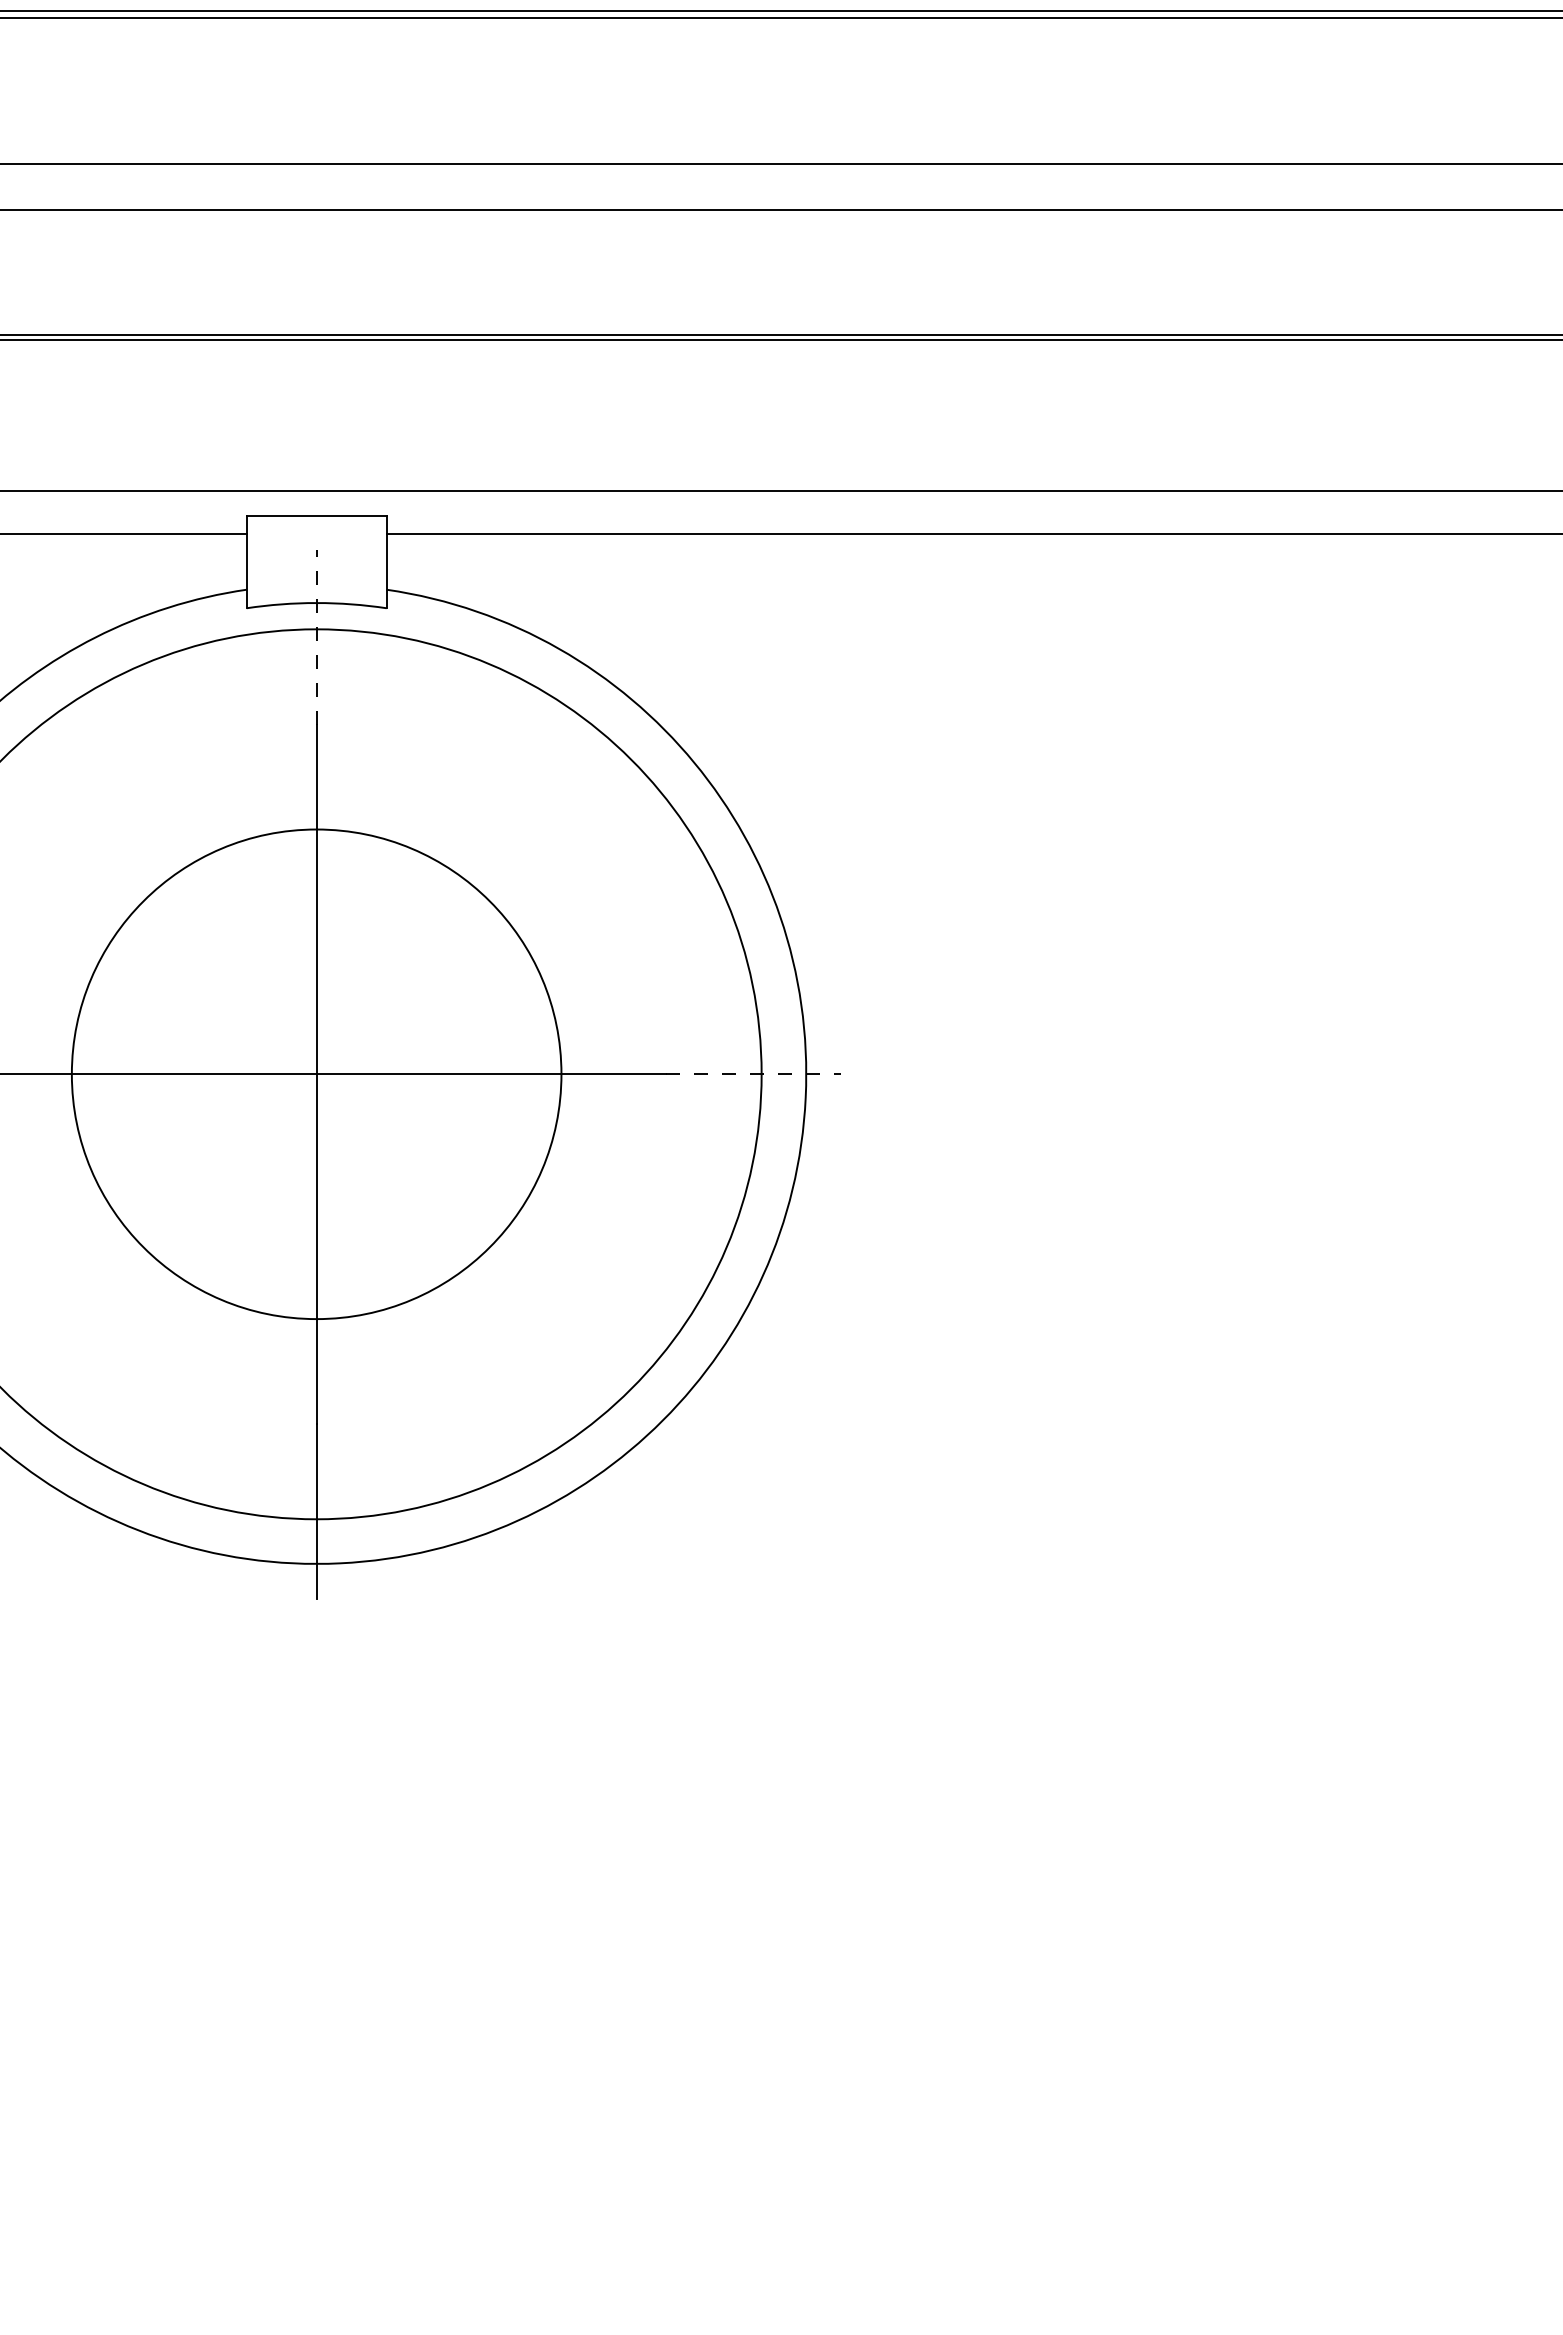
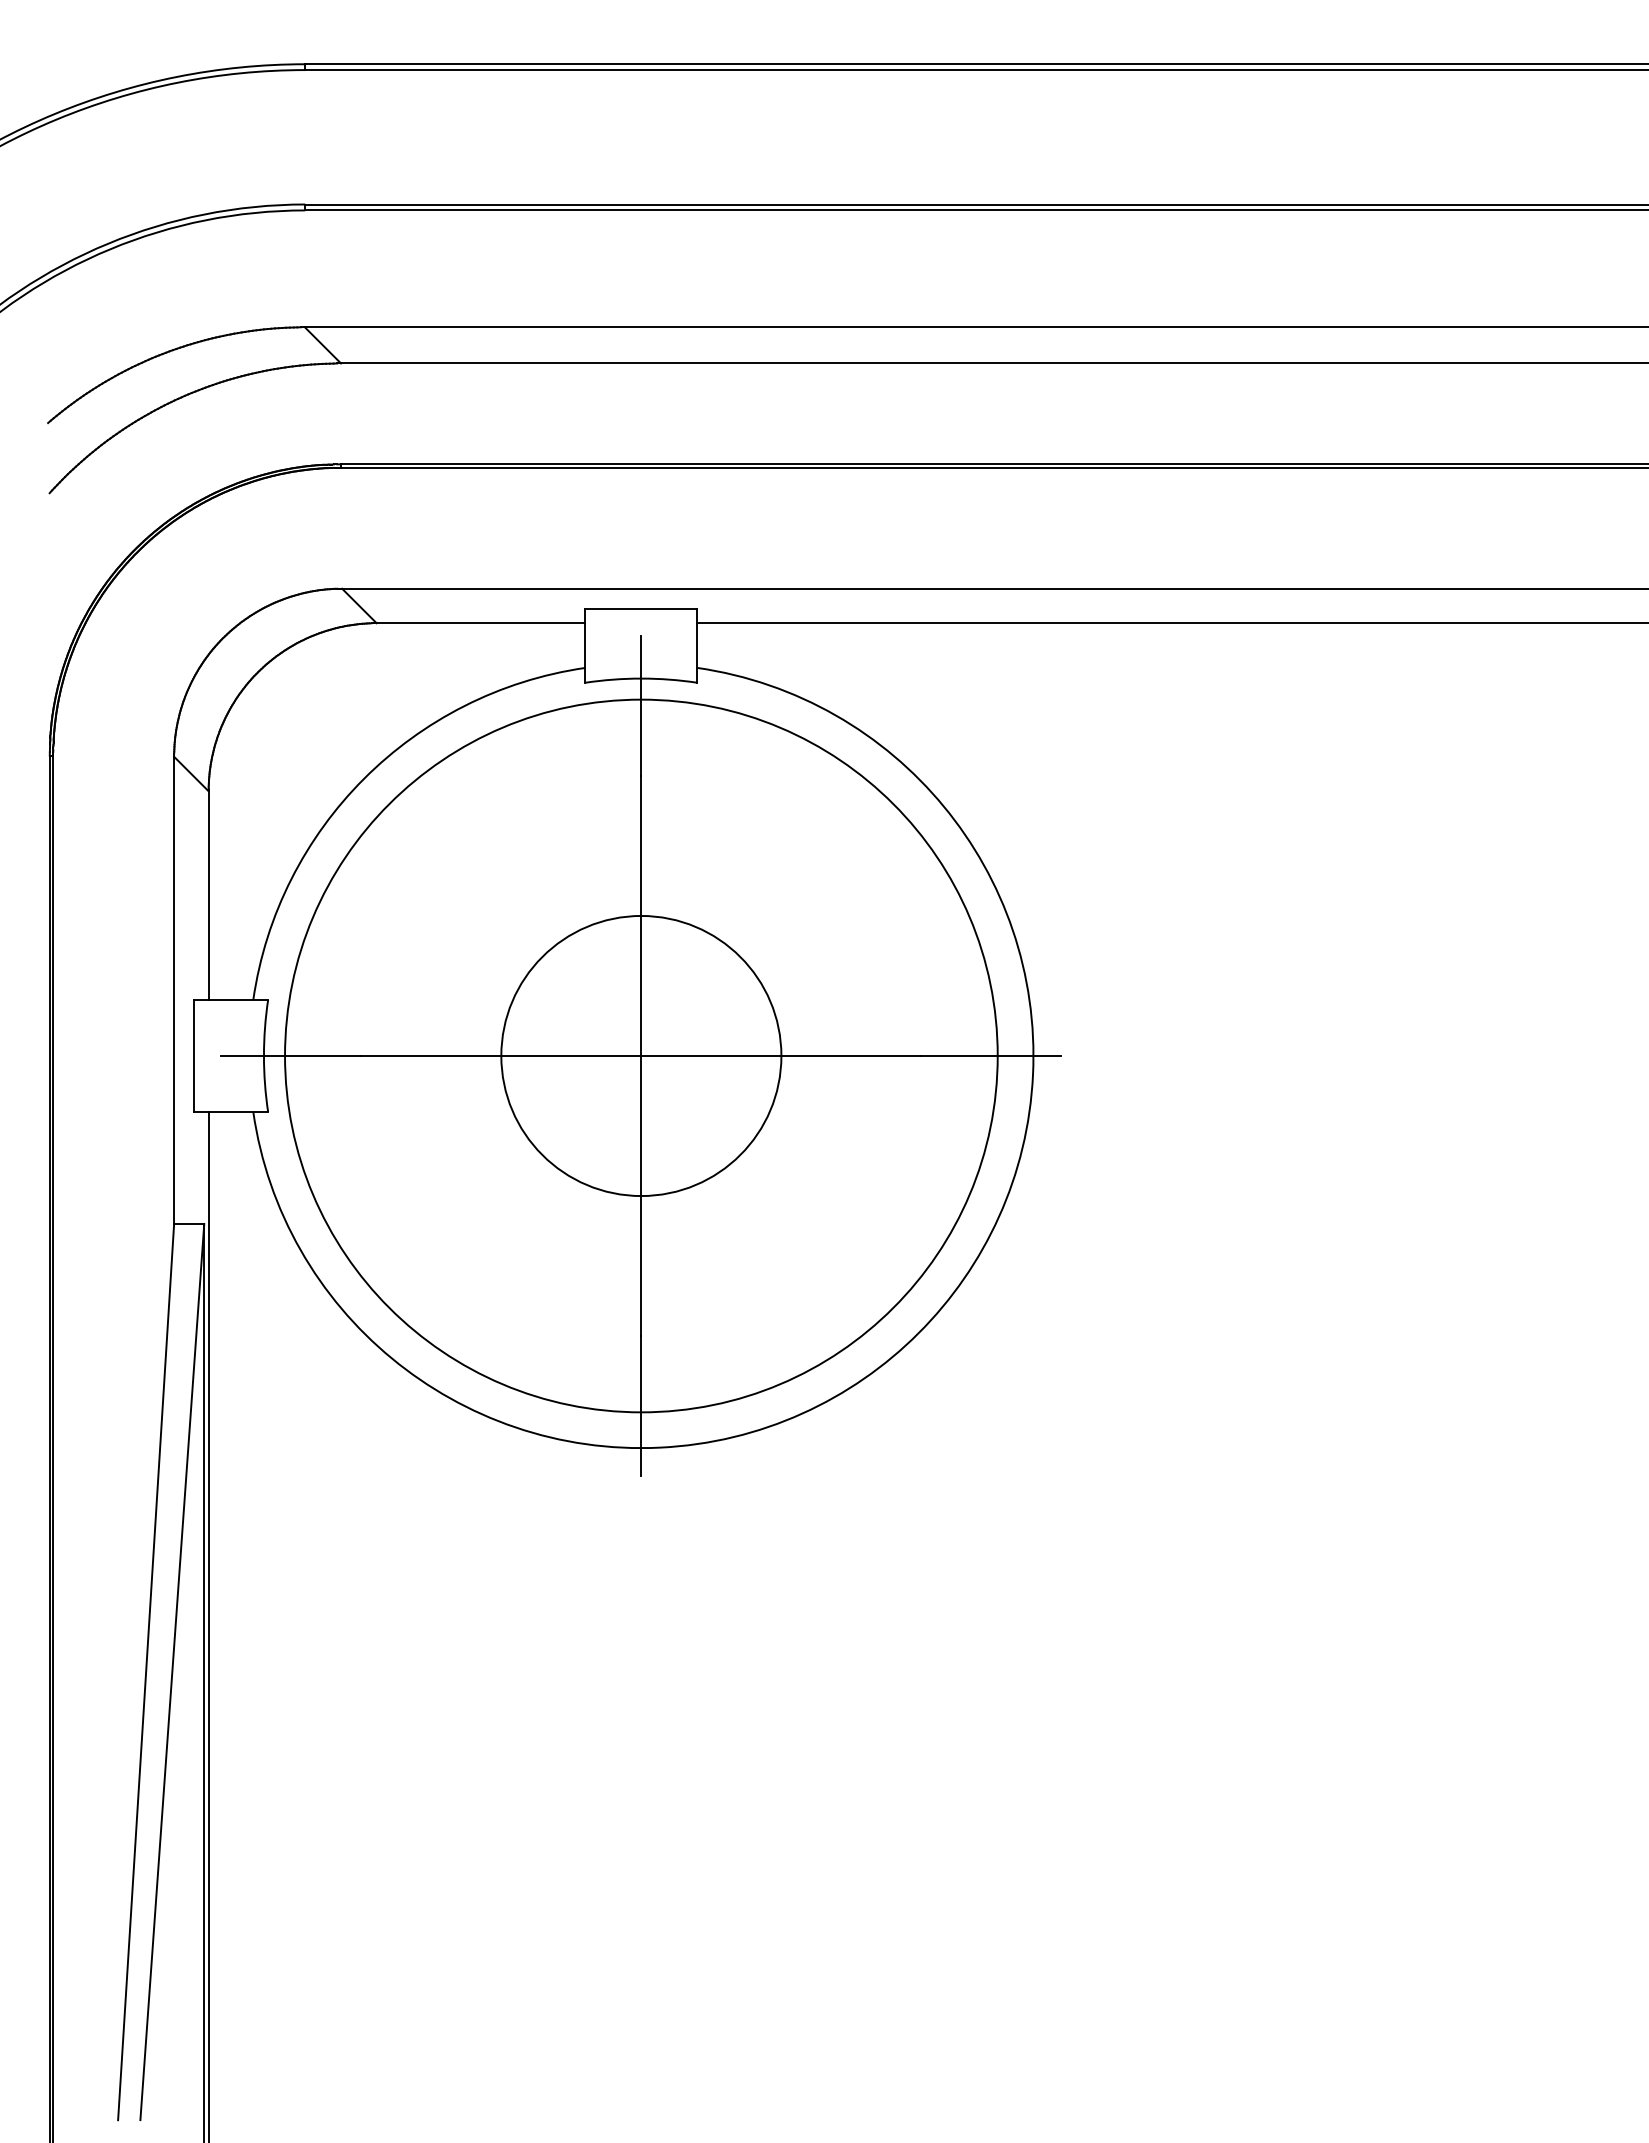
line: (316, 636) -> (641, 705), dashed -> solid
circle: (316, 1073) -> (641, 1055), size x0.71
line: (753, 1074) -> (991, 1056), dashed -> solid

